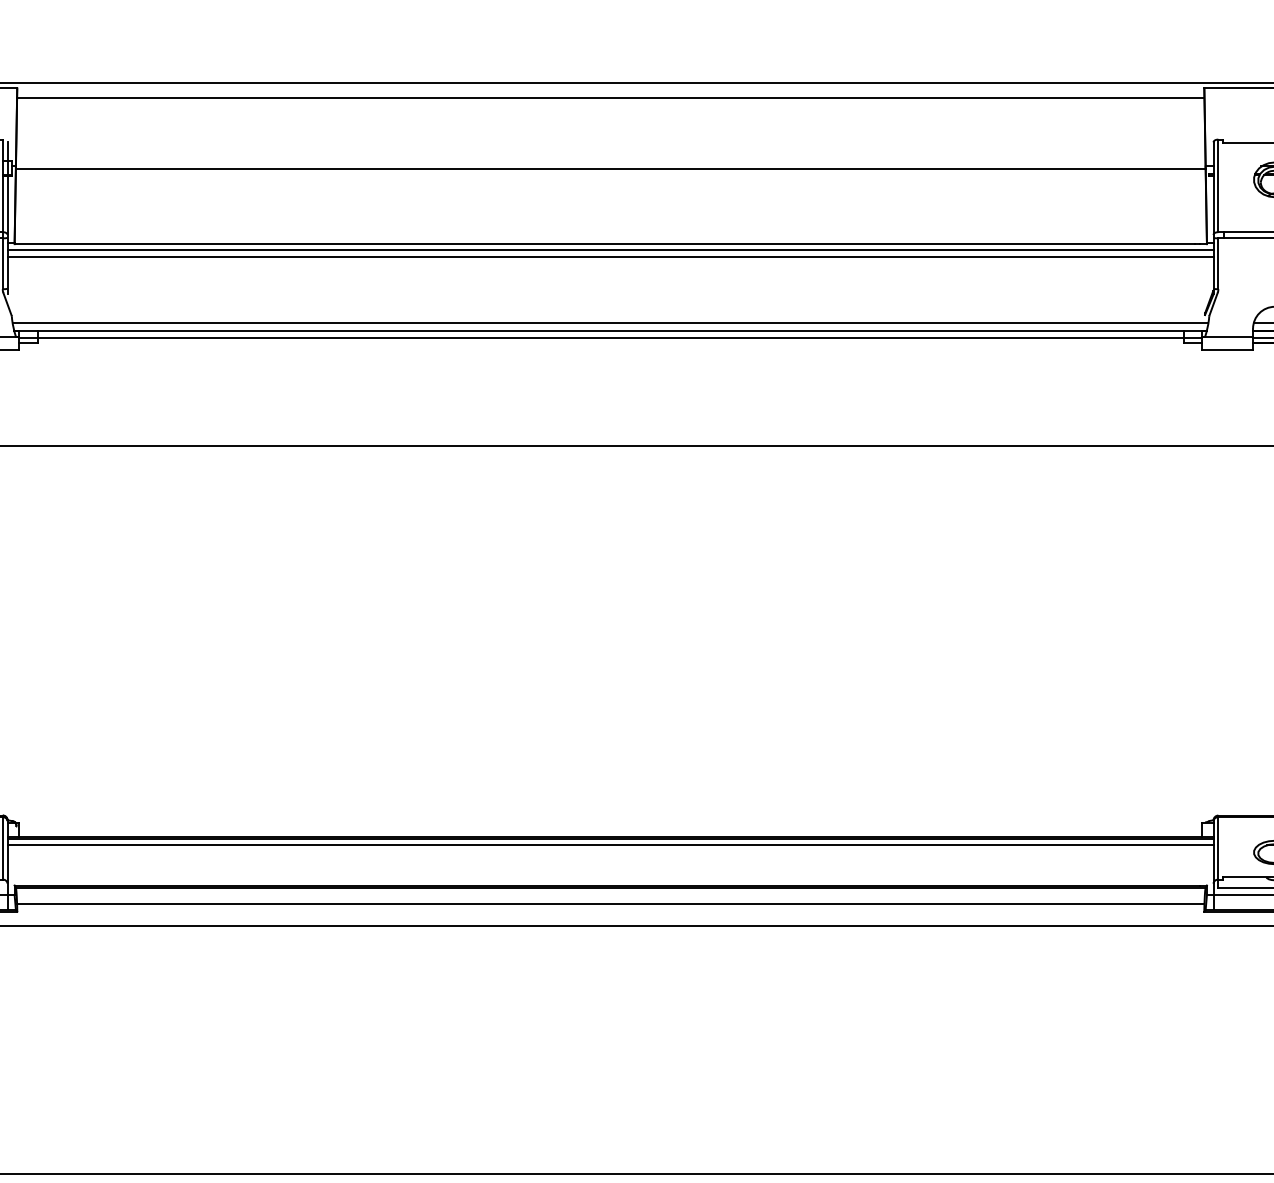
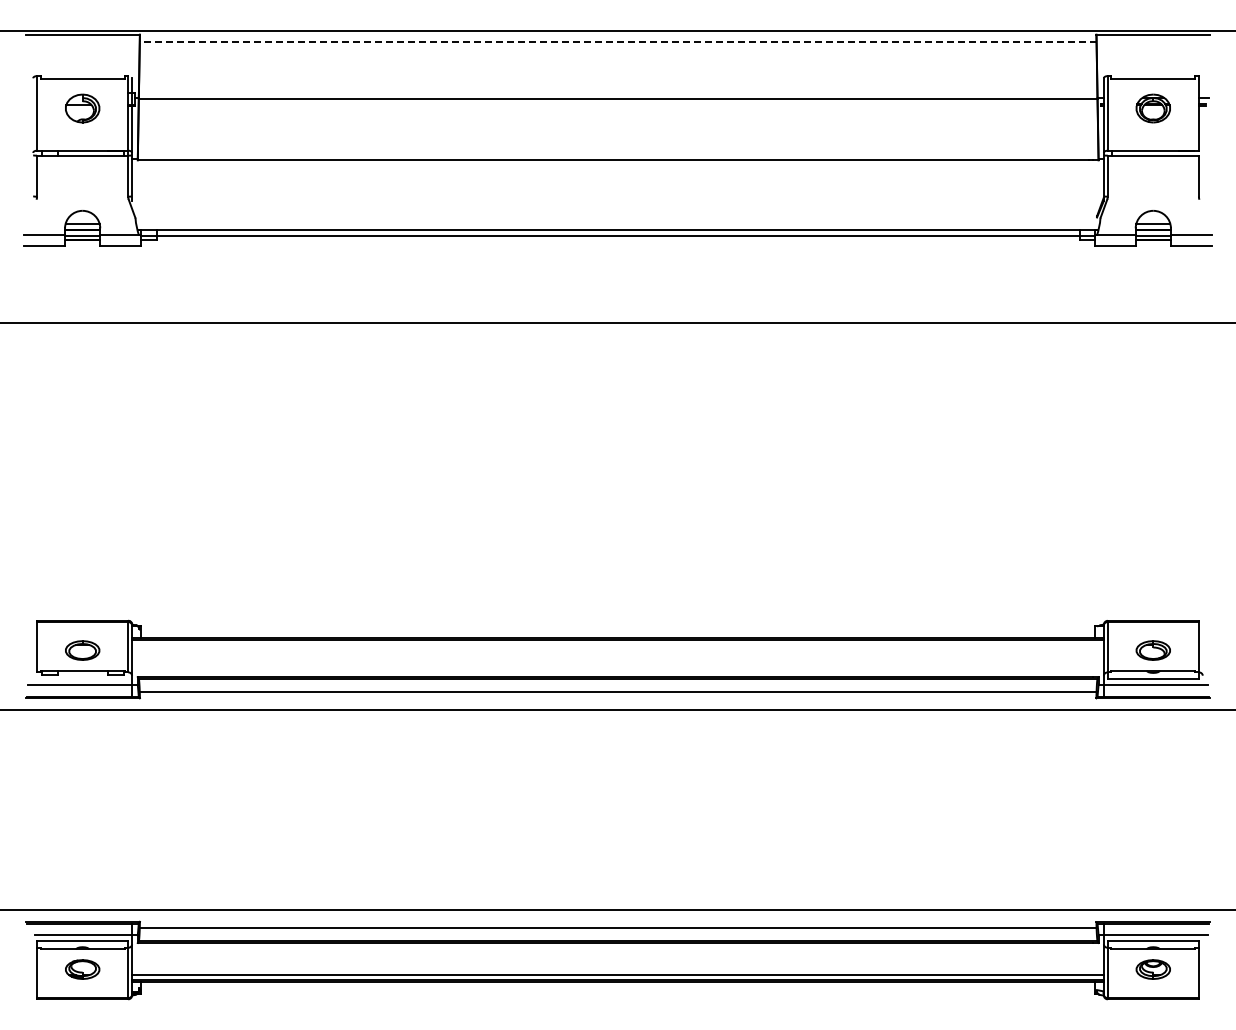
line: (609, 97) -> (617, 42), solid -> dashed
line: (609, 249) -> (617, 164), removed
line: (609, 256) -> (617, 170), removed
line: (609, 323) -> (617, 224), removed
line: (609, 844) -> (617, 644), removed

